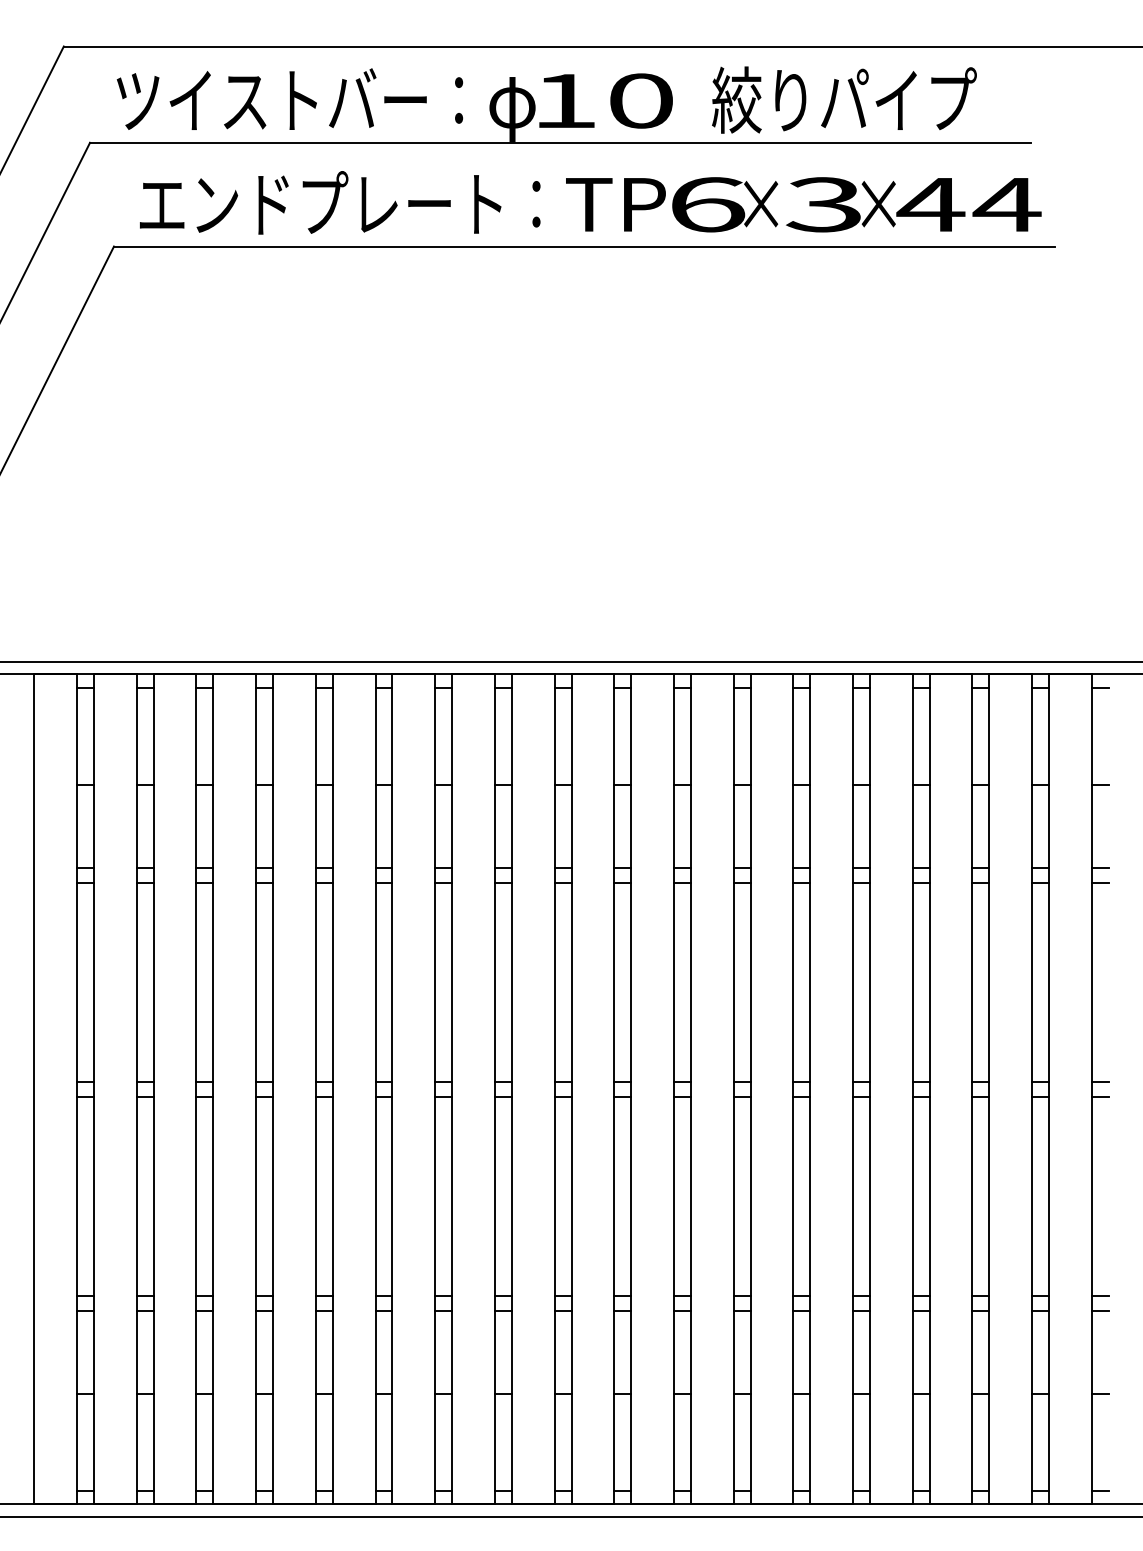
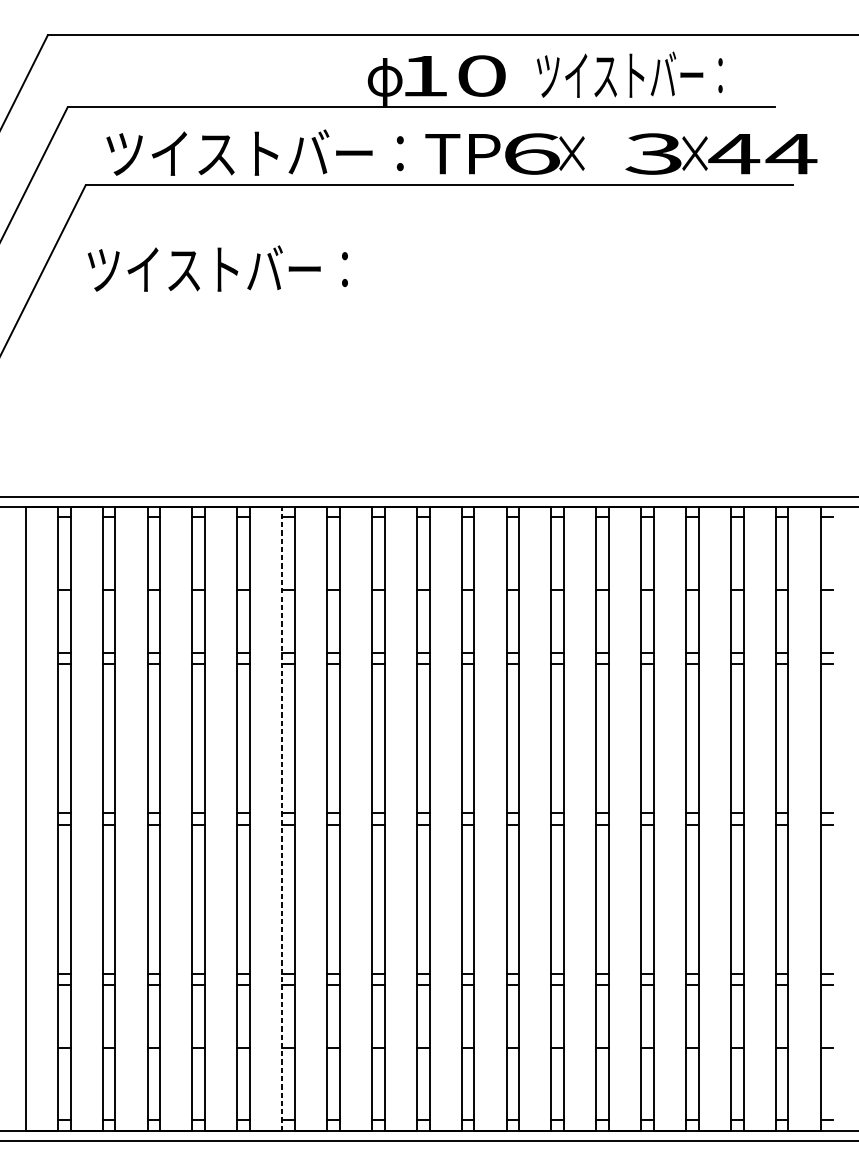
text: (289, 98) -> (217, 268), moved
text: (844, 99) -> (634, 74), 絞りパイプ -> ツイストバー：
text: (339, 202) -> (255, 152), エンドプレート： -> ツイストバー：
text: (913, 204) -> (721, 153), moved
line: (375, 1088) -> (282, 818), solid -> dashed

